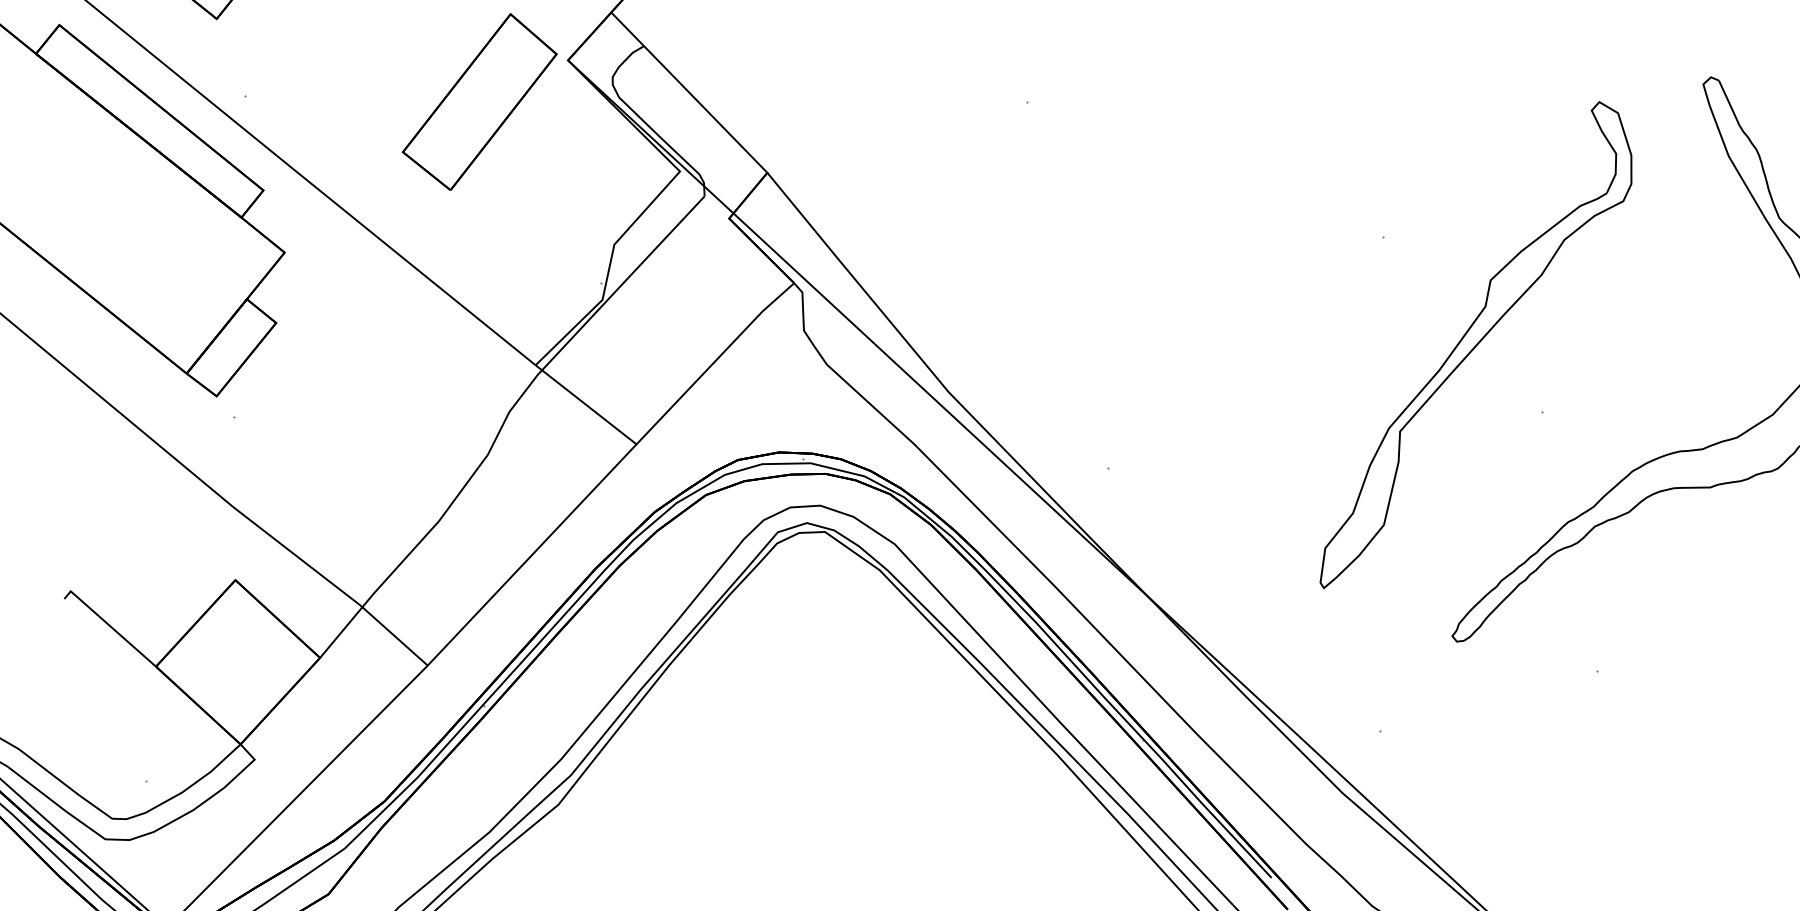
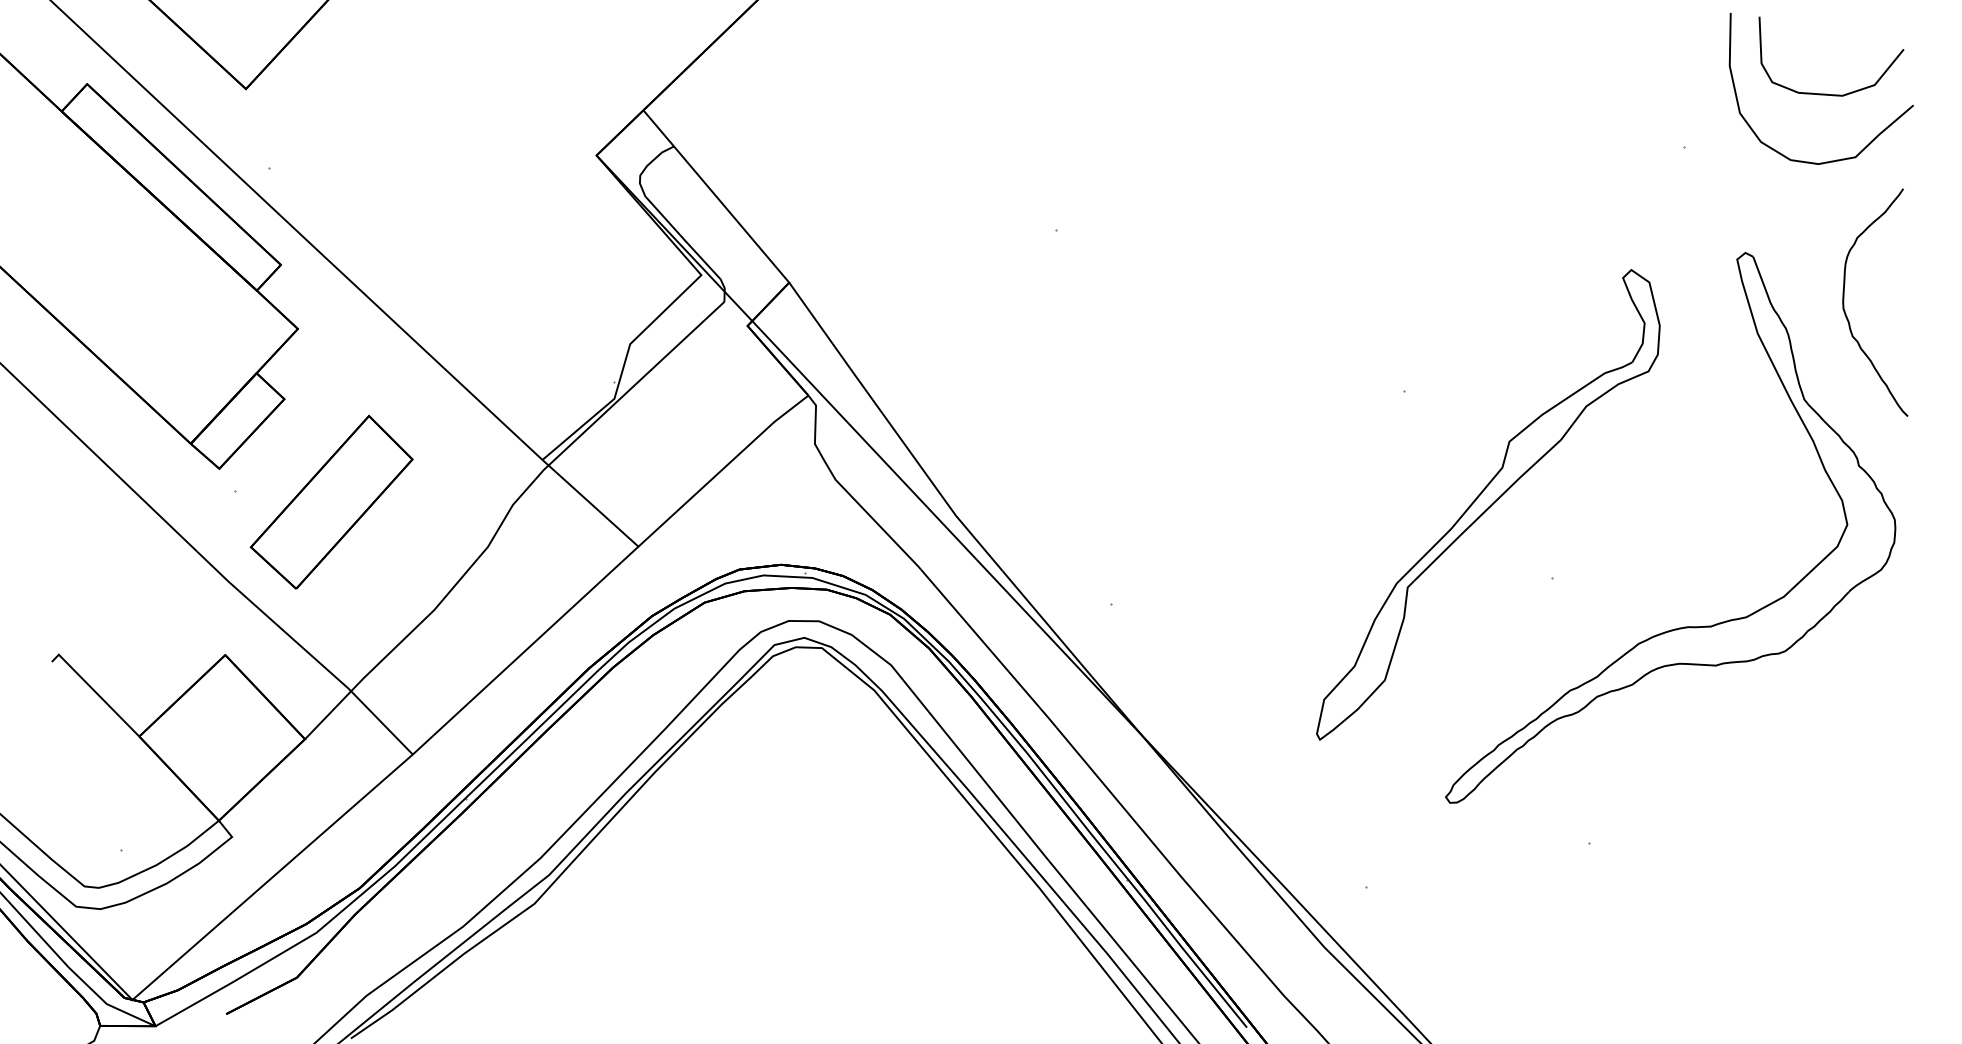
part: (479, 101) -> (331, 501), moved

